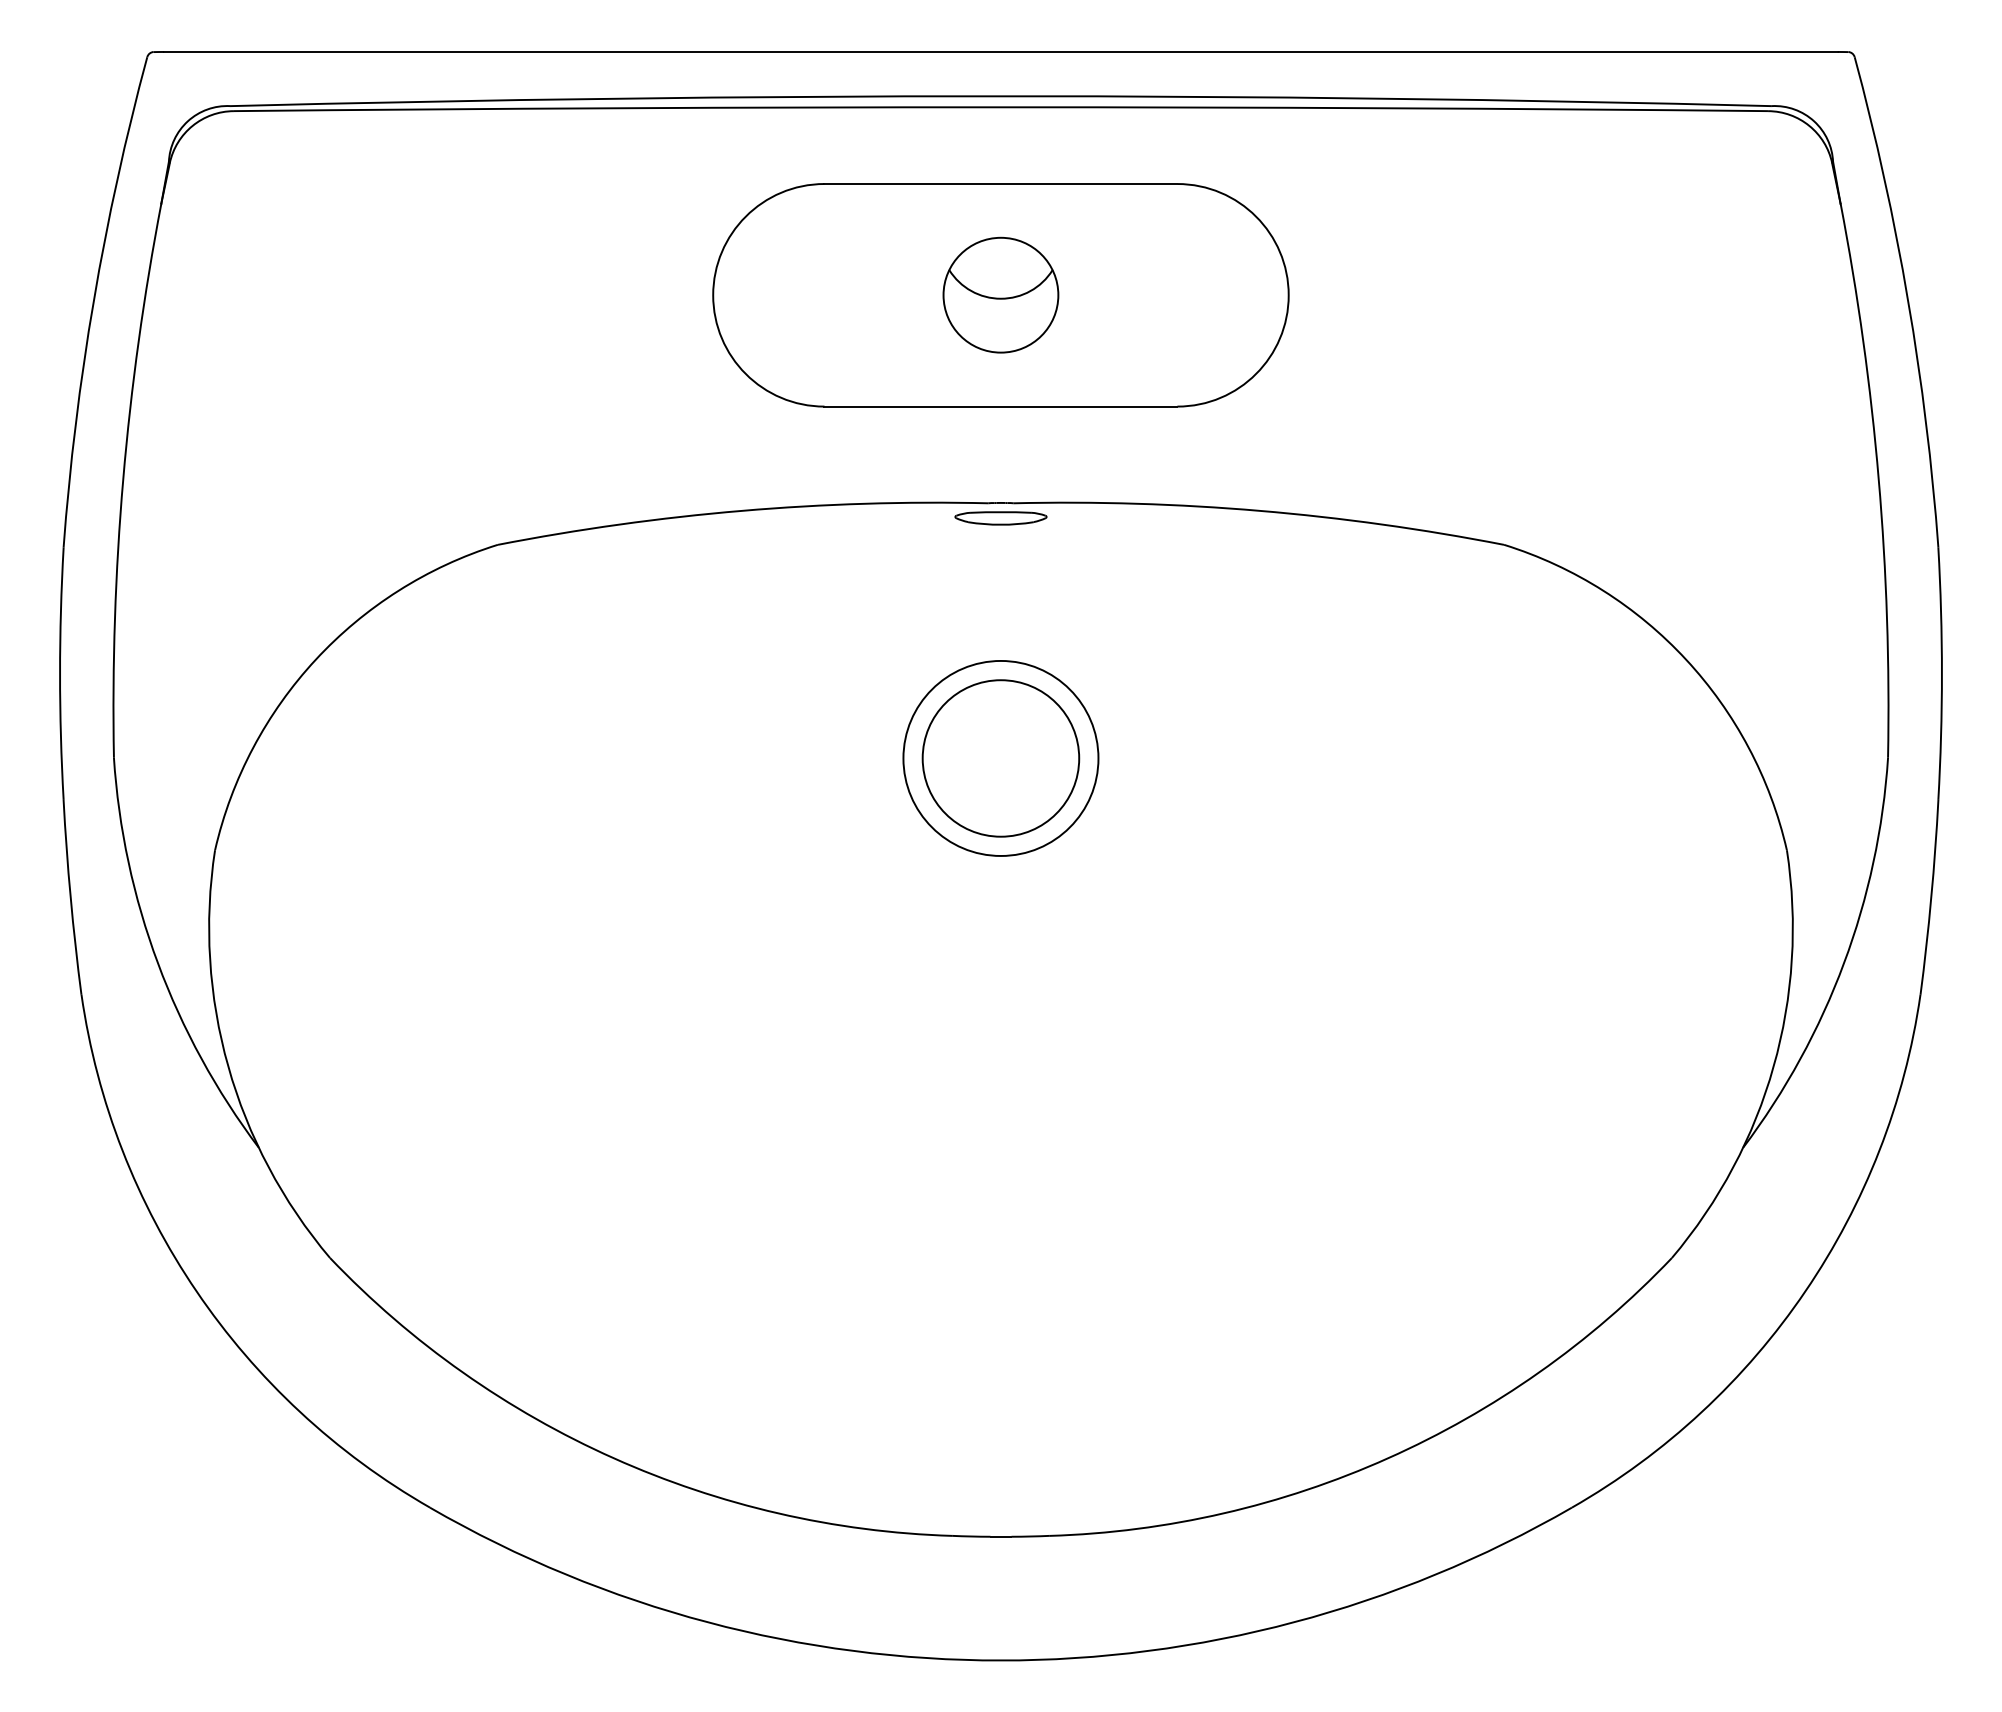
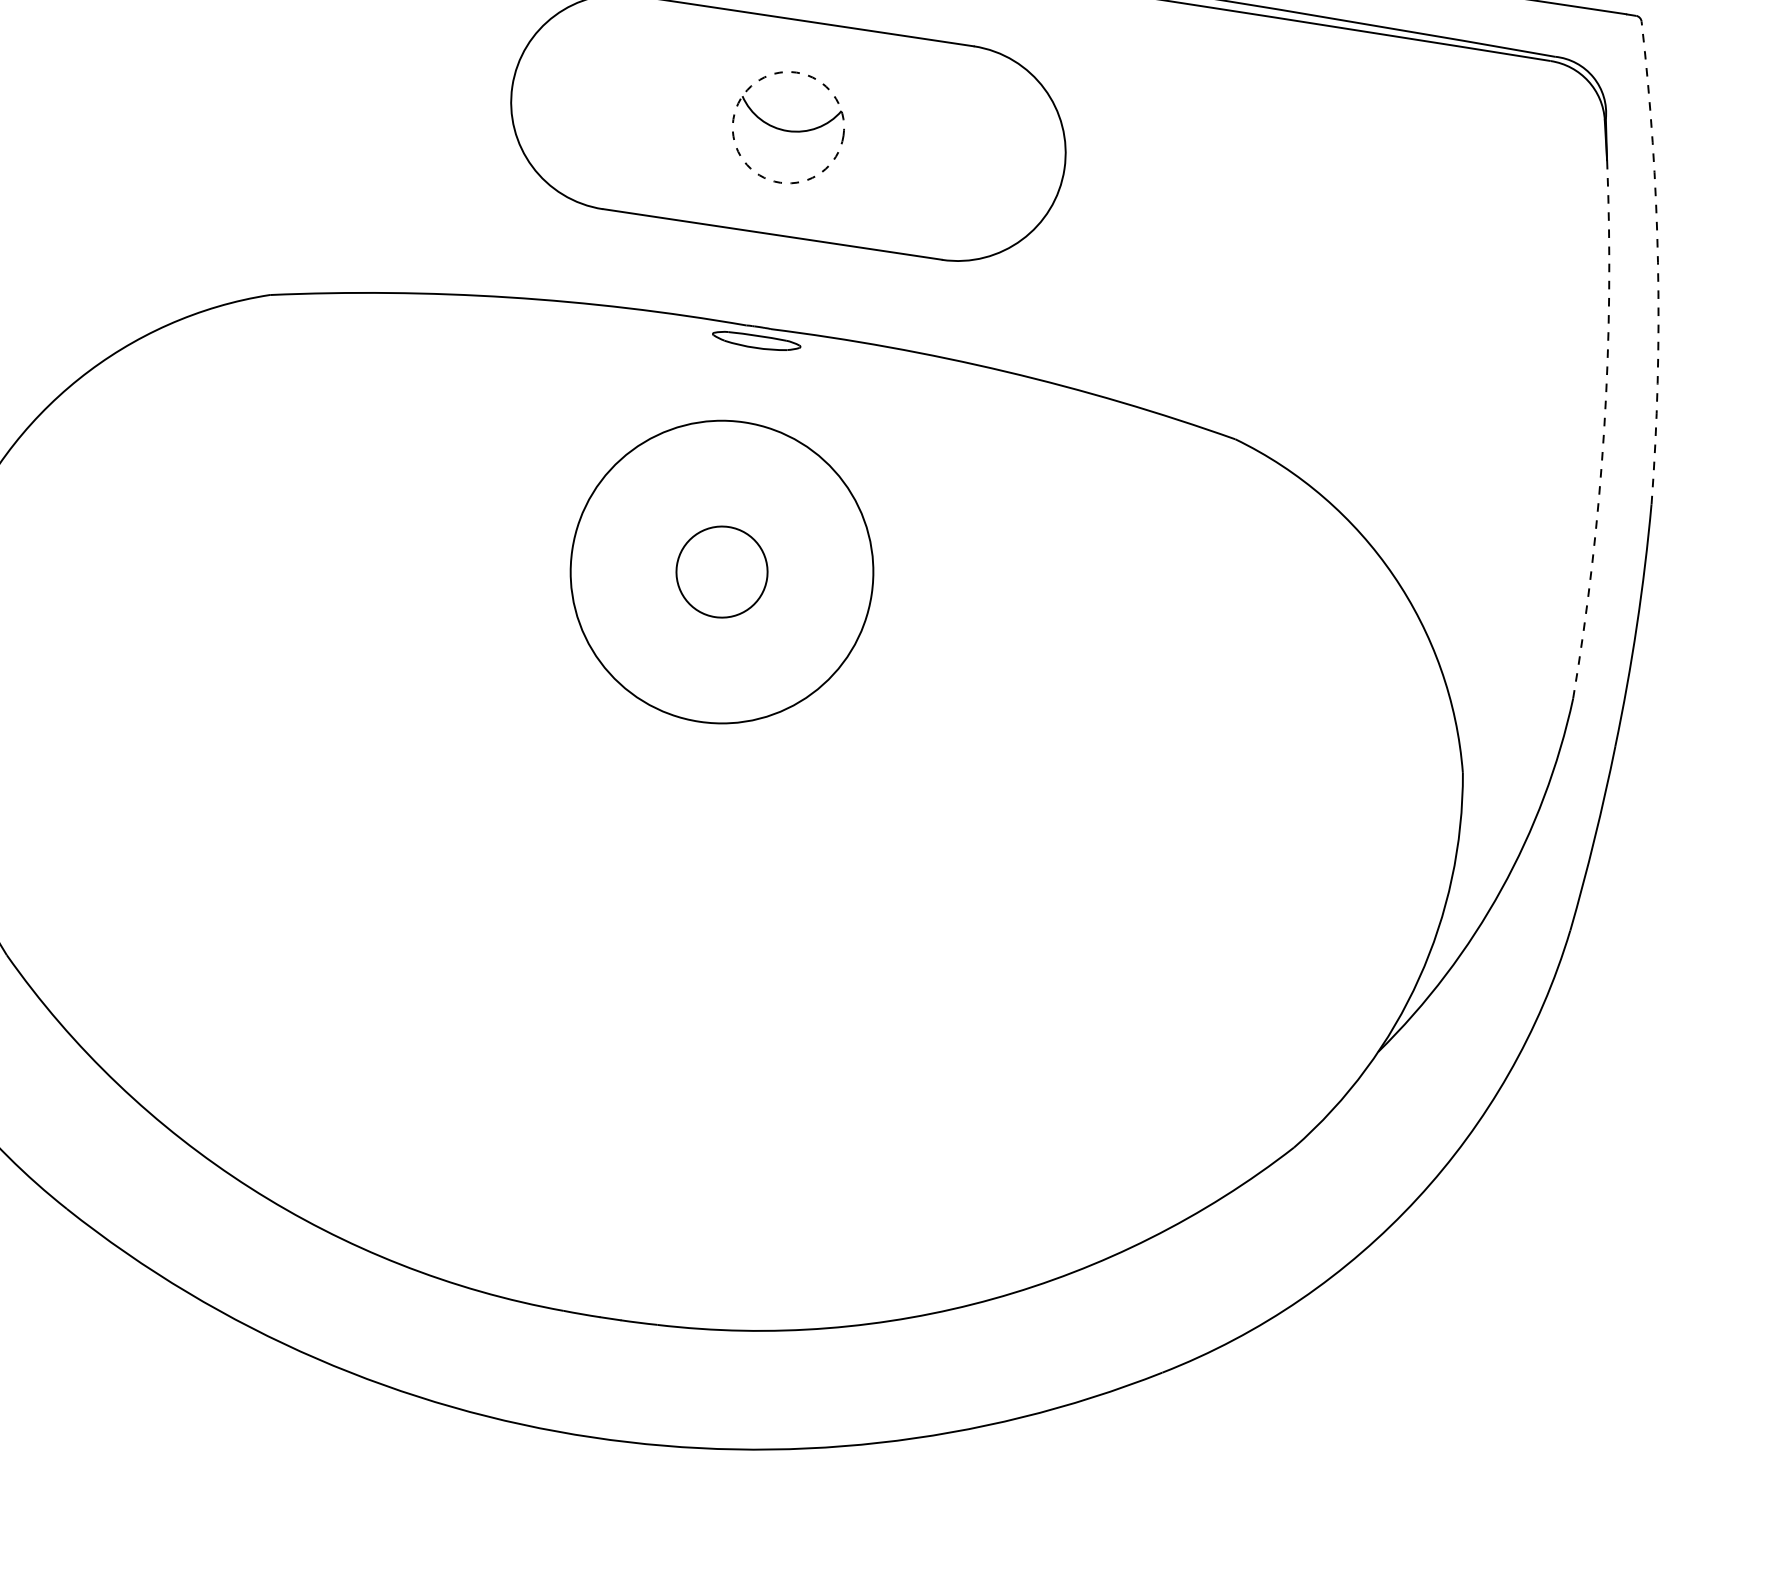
circle: (1000, 294) -> (788, 126), solid -> dashed
arc: (1908, 300) -> (1658, 262), solid -> dashed
arc: (1878, 479) -> (1603, 430), solid -> dashed
circle: (1000, 757) -> (721, 571), size x1.6
circle: (1000, 758) -> (721, 572), size x0.6

